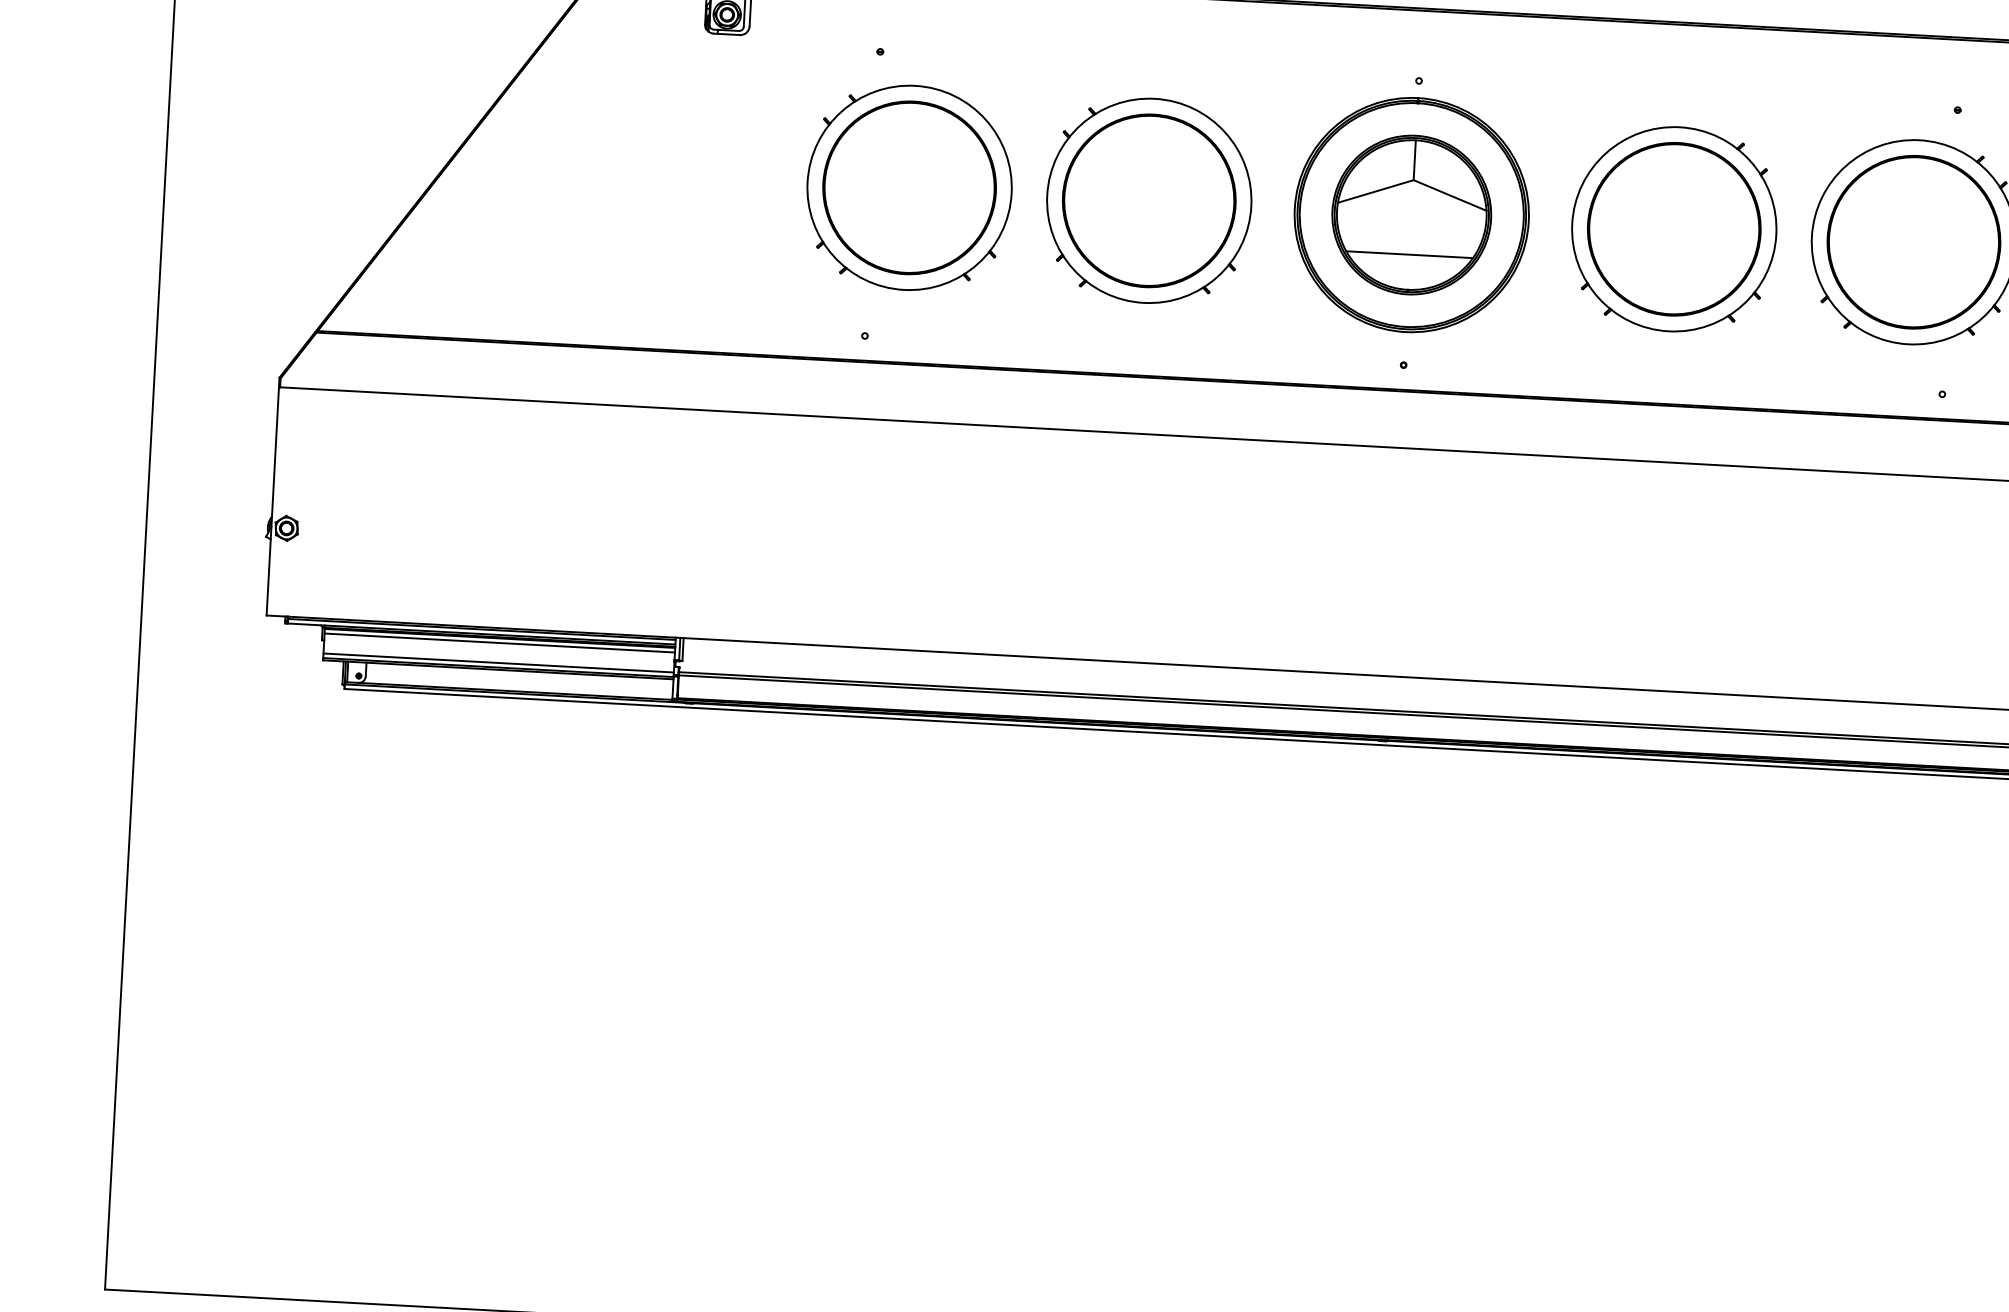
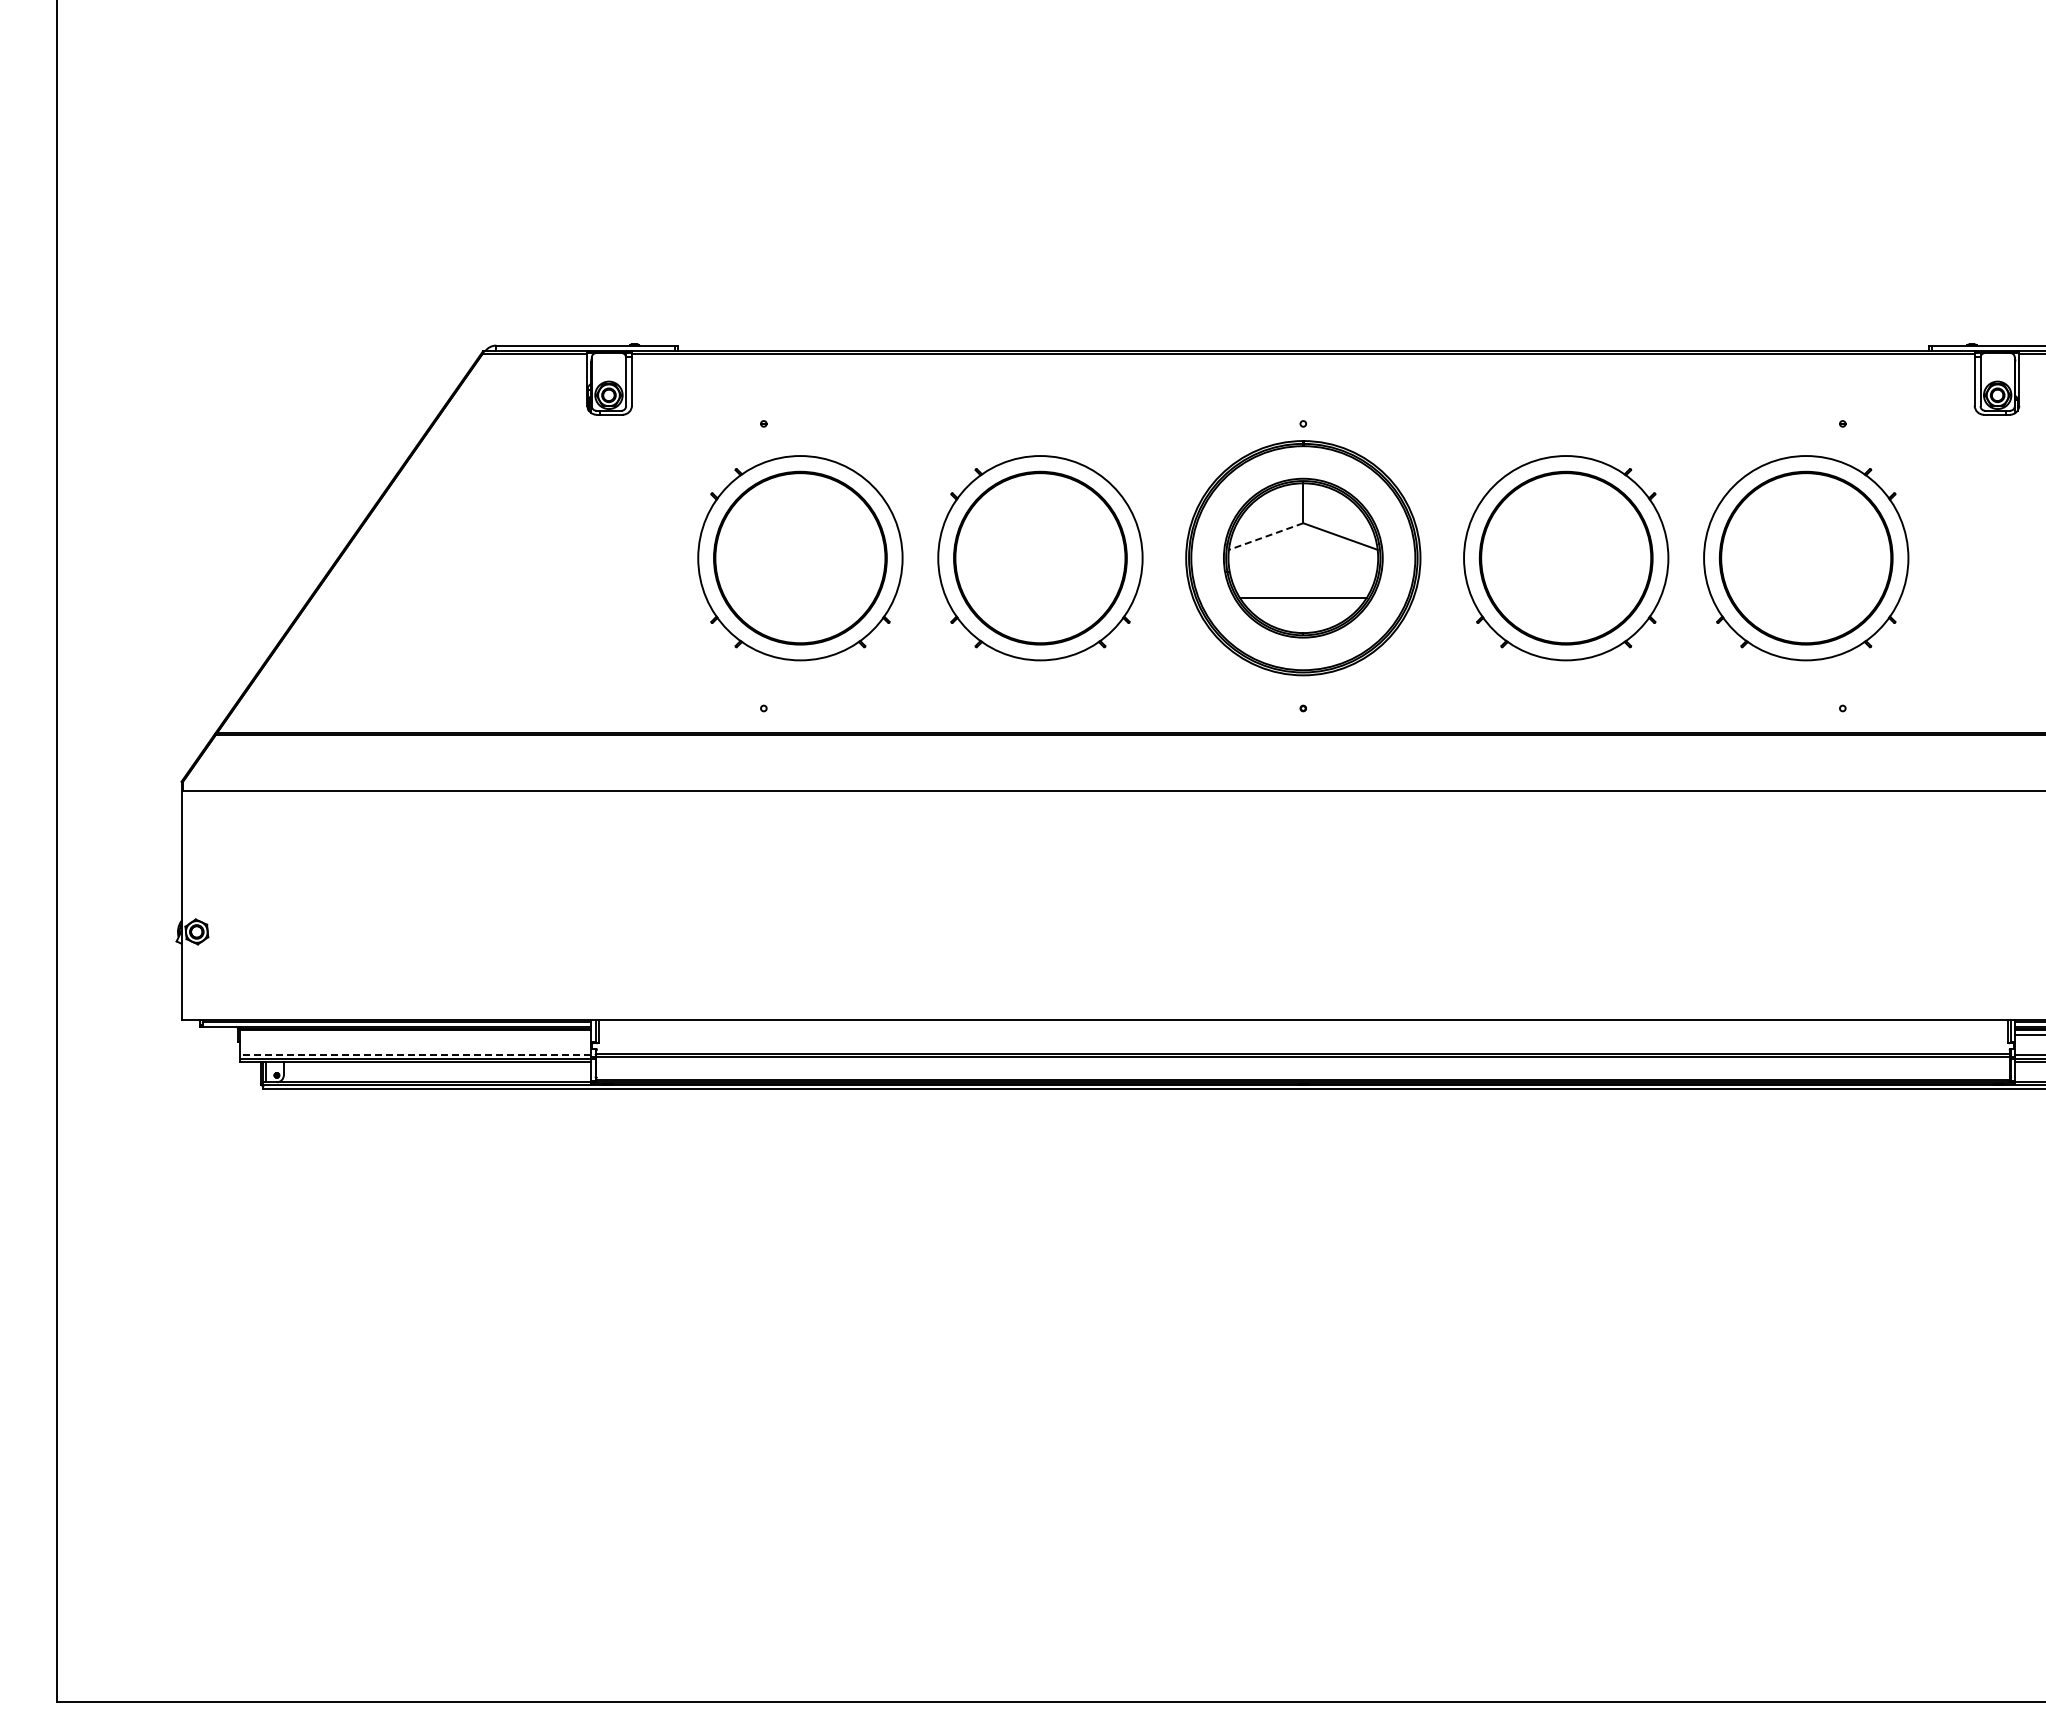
line: (1375, 191) -> (1265, 536), solid -> dashed
line: (499, 642) -> (415, 1034), removed
line: (498, 662) -> (415, 1054), solid -> dashed

